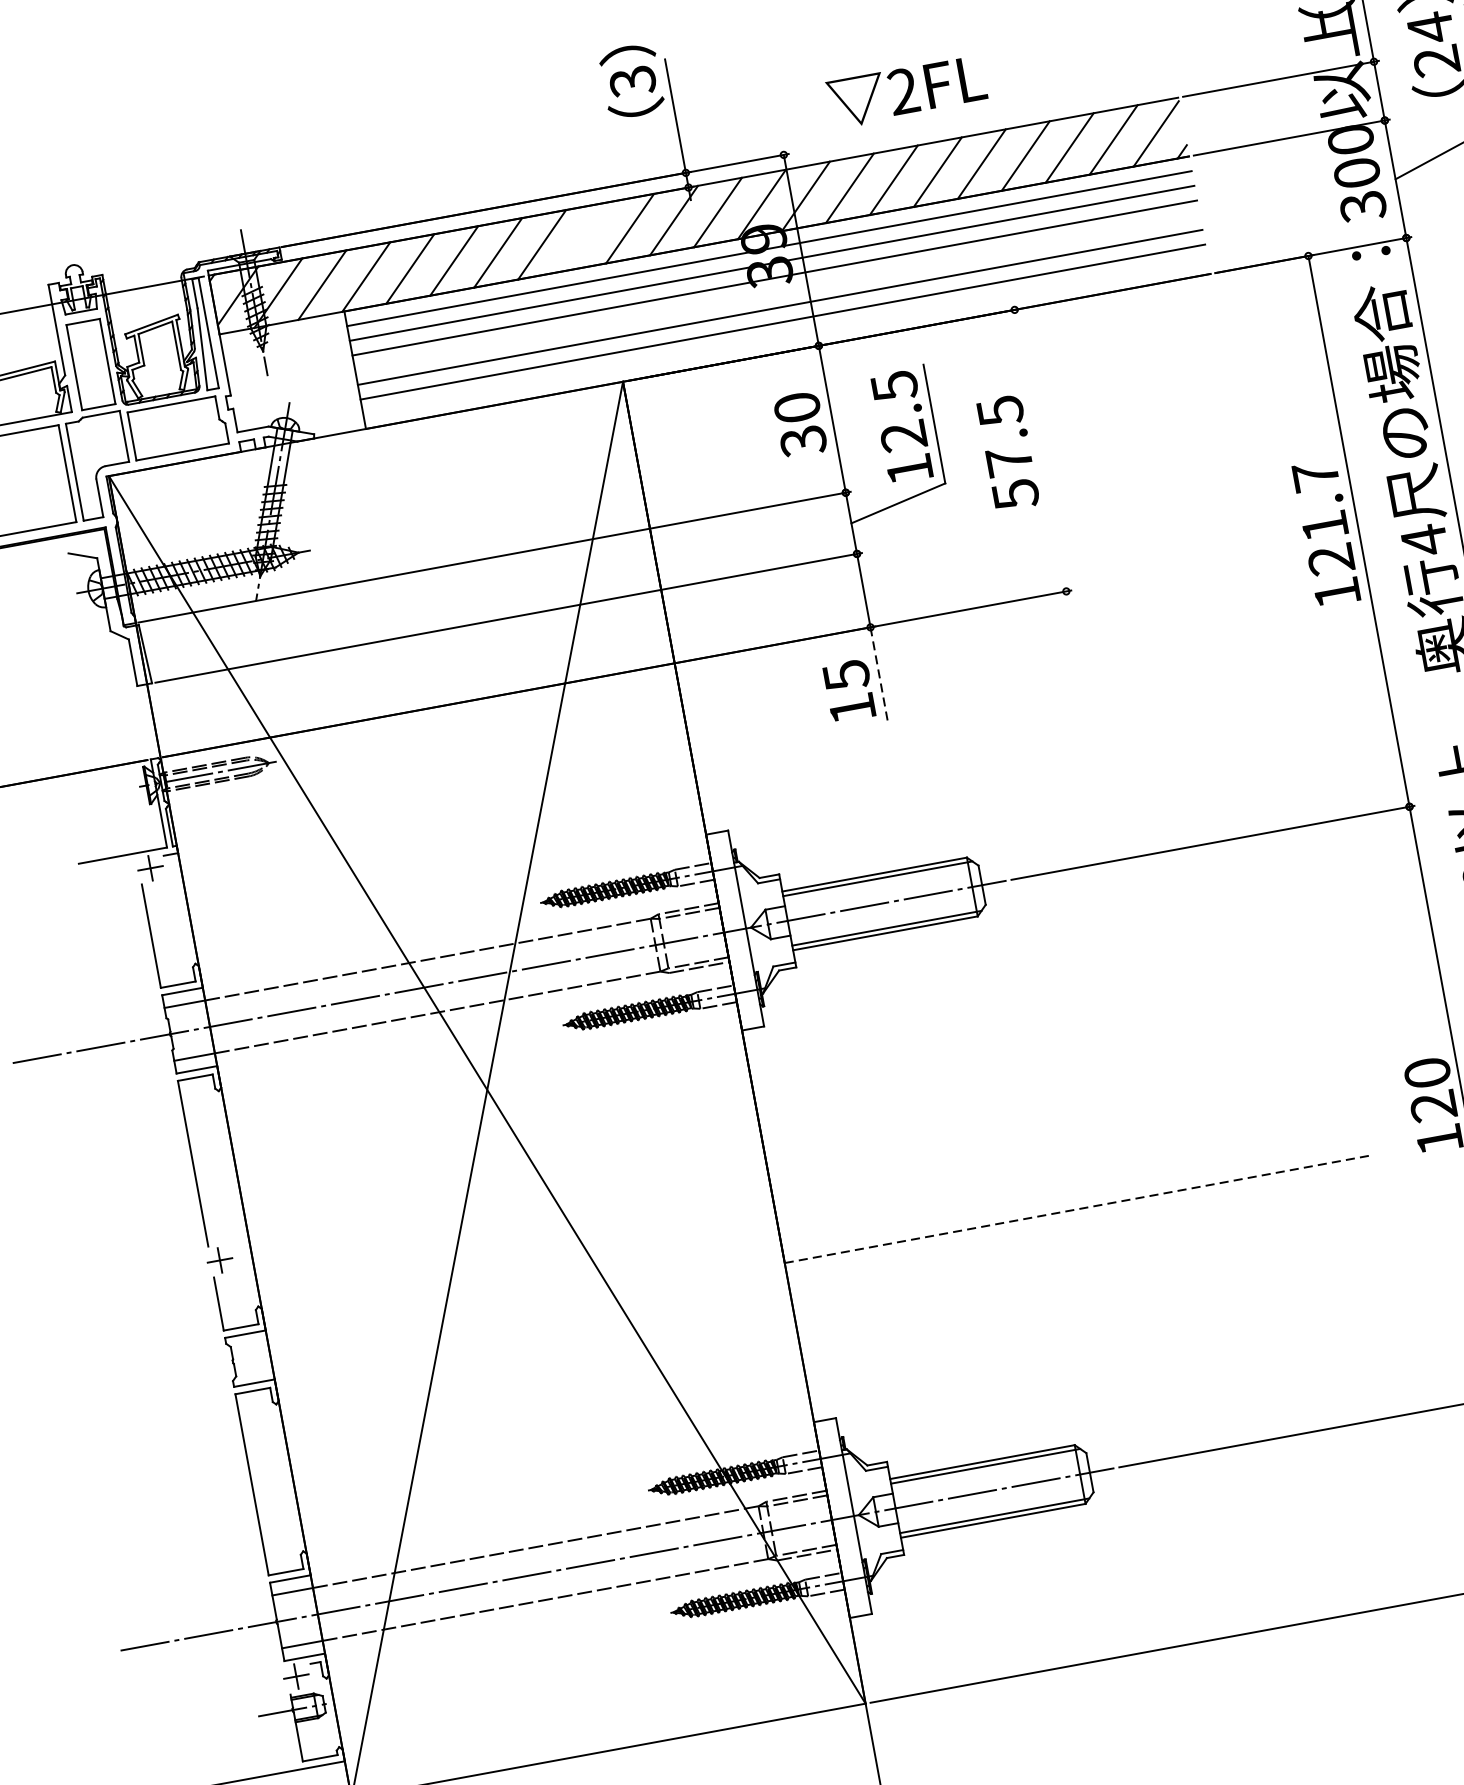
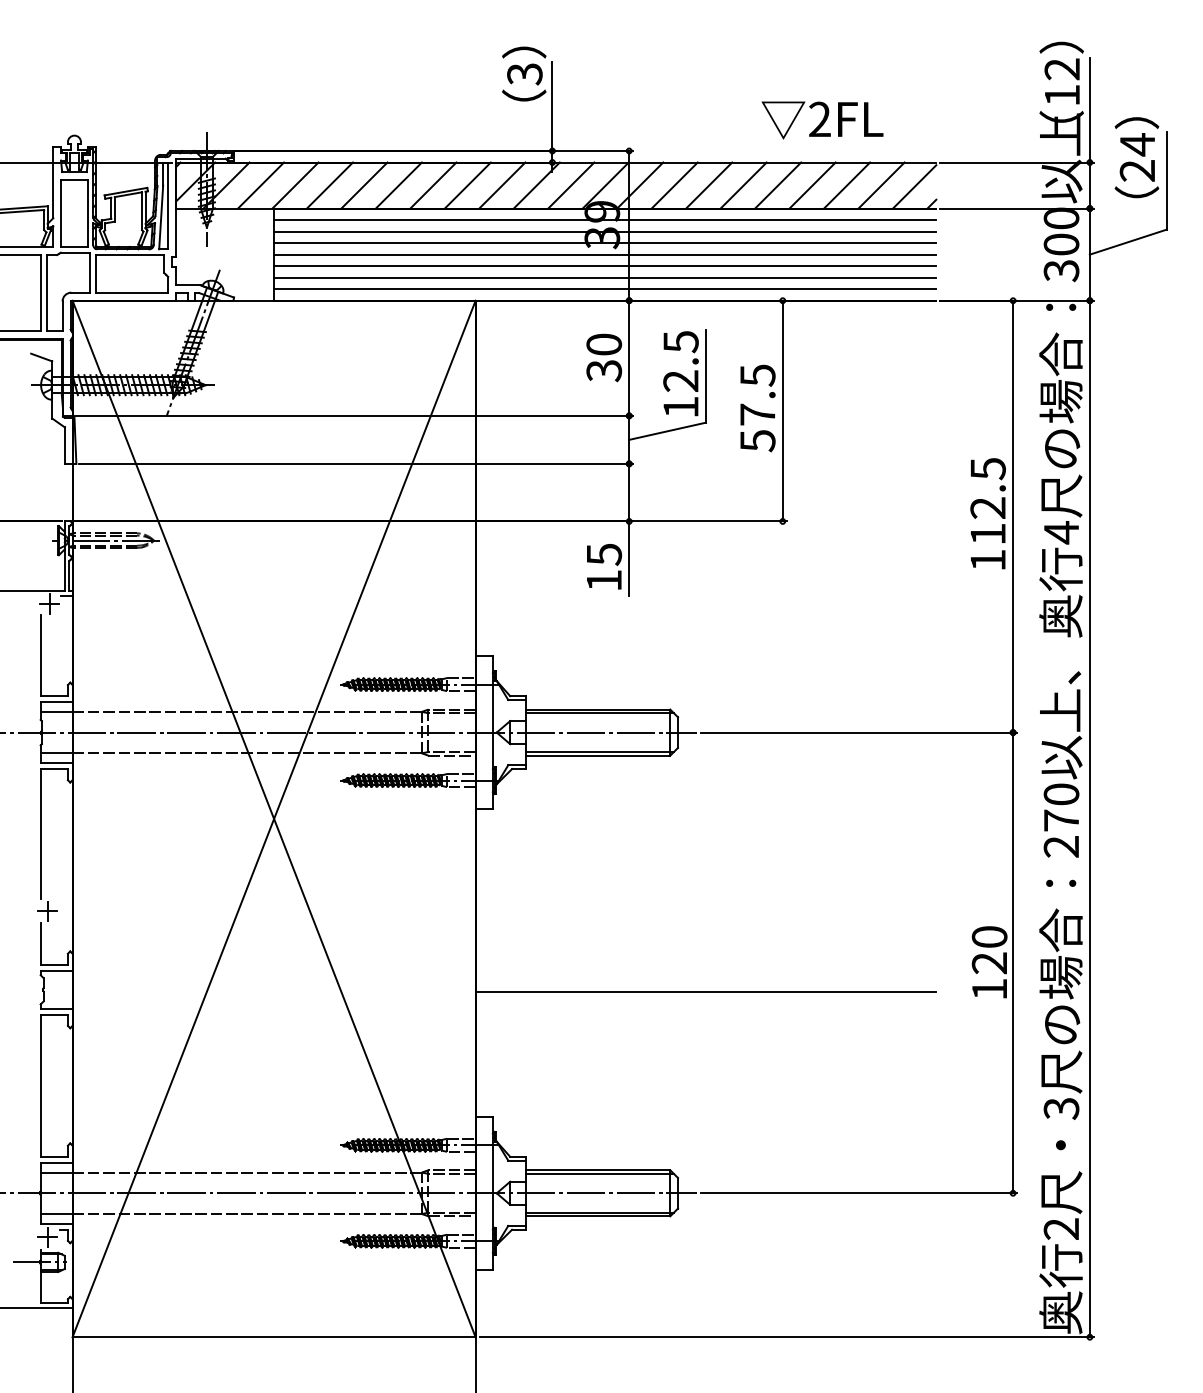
text: (907, 92) -> (822, 120), moved
line: (585, 236) -> (467, 185), added
line: (777, 292) -> (605, 254), added
line: (785, 337) -> (605, 289), added
line: (1040, 449) -> (782, 410), added
text: (1322, 518) -> (987, 501), 121.7 -> 112.5
line: (879, 675) -> (629, 559), dashed -> solid
line: (1079, 1208) -> (706, 991), dashed -> solid

